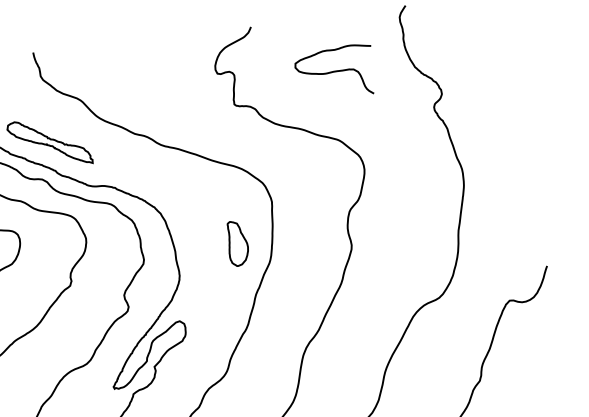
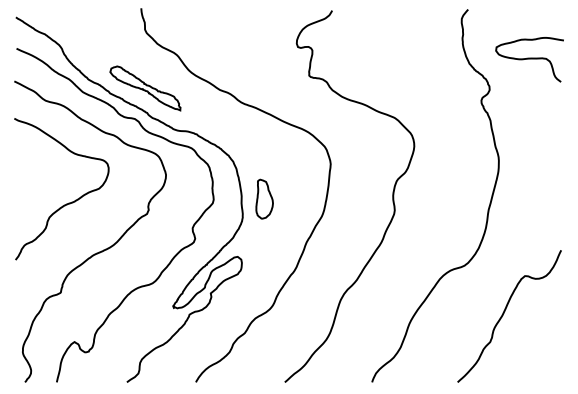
curve: (334, 72) -> (529, 59), moved
part: (237, 242) -> (264, 198), moved

